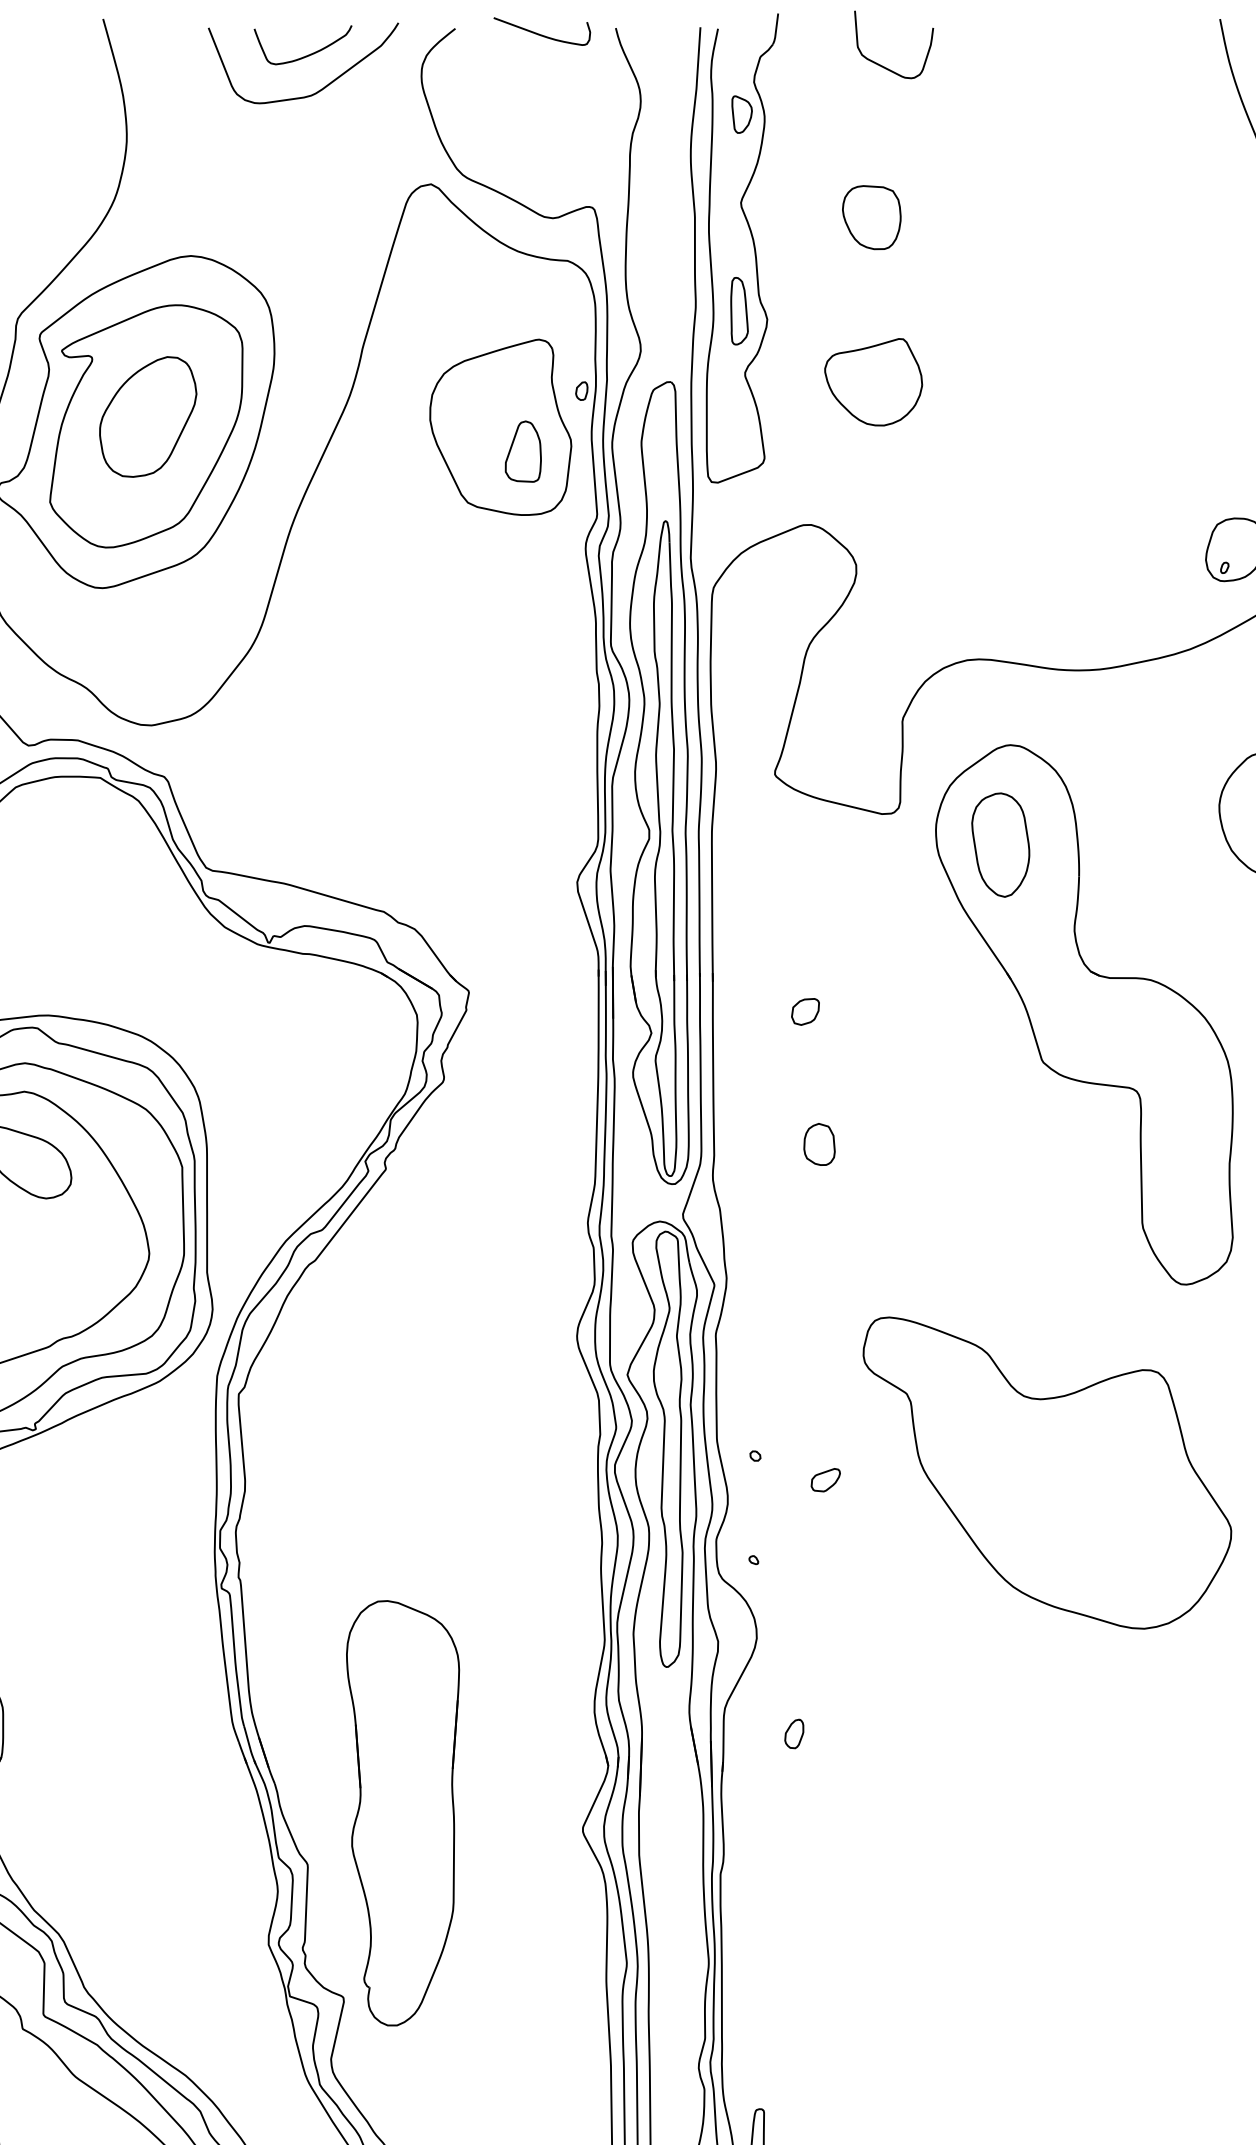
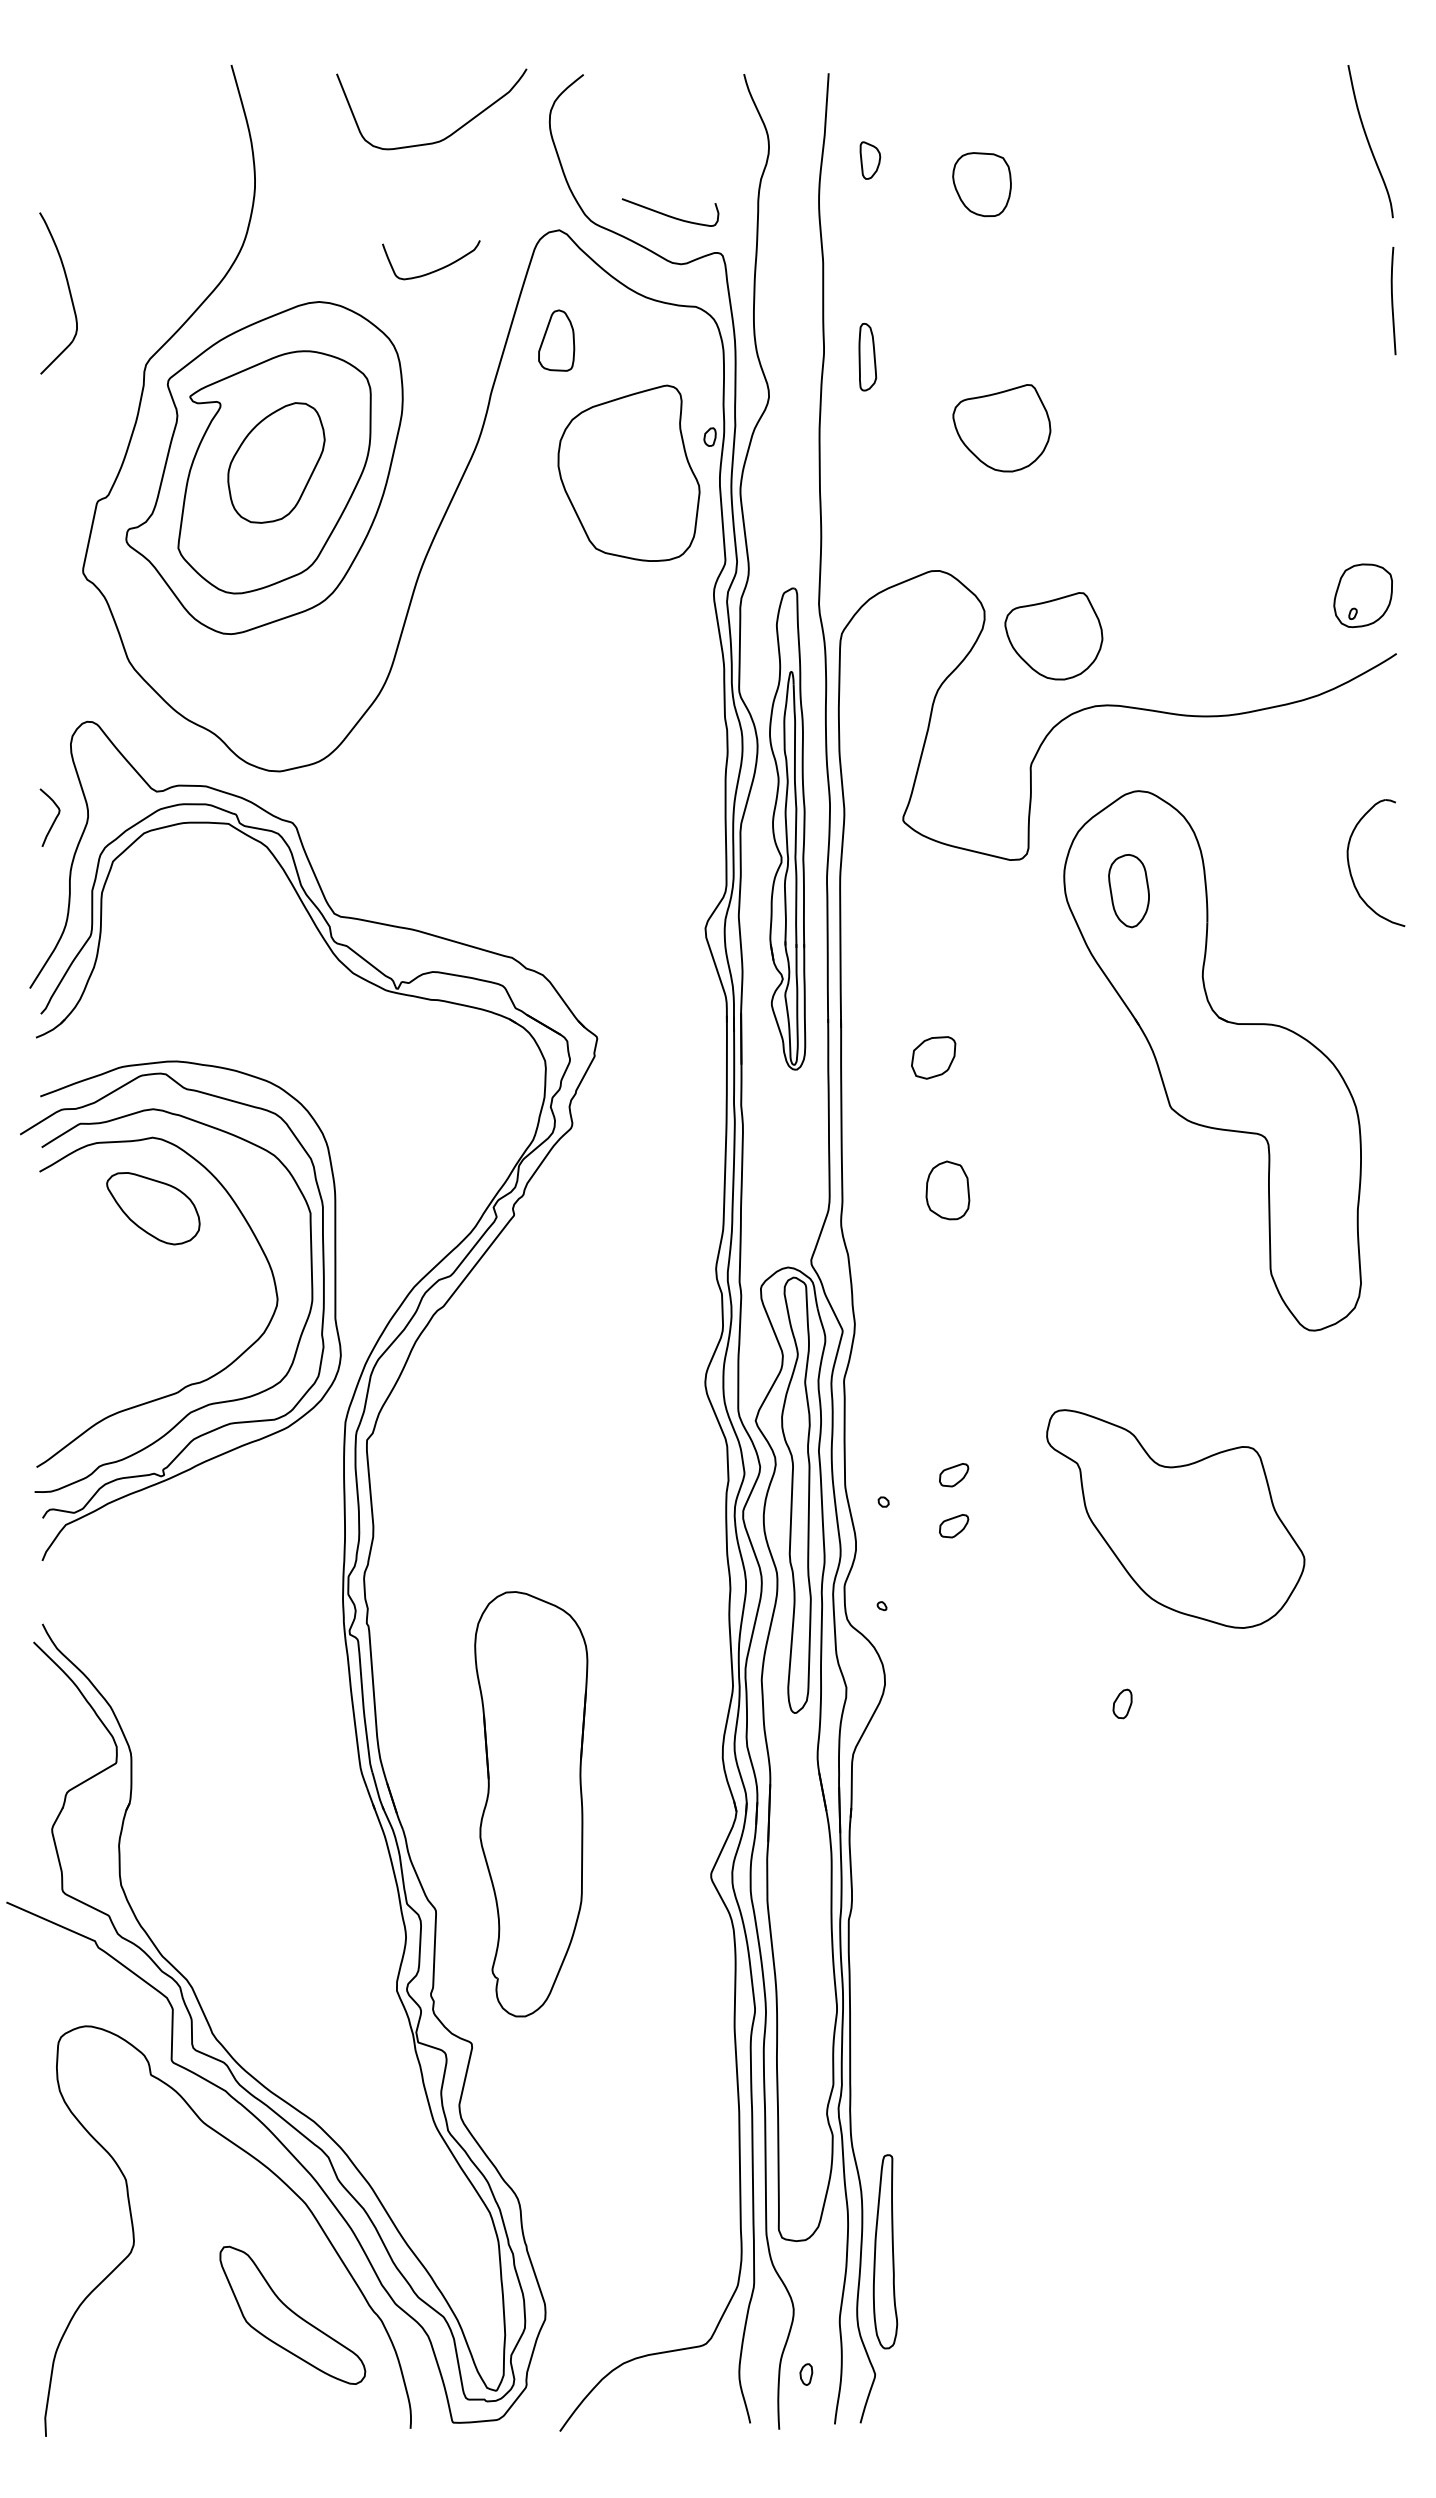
curve: (542, 34) -> (670, 215), moved
curve: (308, 54) -> (436, 269), moved
curve: (884, 66) -> (1012, 112), removed
part: (871, 217) -> (981, 184), moved
part: (753, 246) -> (881, 292), removed
part: (523, 451) -> (556, 340), moved
part: (925, 590) -> (1053, 636), added
part: (659, 782) -> (787, 828), size x0.6
part: (1000, 844) -> (1128, 890), size x0.7
part: (805, 1011) -> (933, 1057), size x1.6
part: (819, 1144) -> (947, 1190), size x1.4
part: (826, 1429) -> (954, 1475), added
part: (1047, 1472) -> (1175, 1518), size x0.7
part: (794, 1733) -> (1122, 1703), moved
part: (403, 1813) -> (531, 1804), moved

